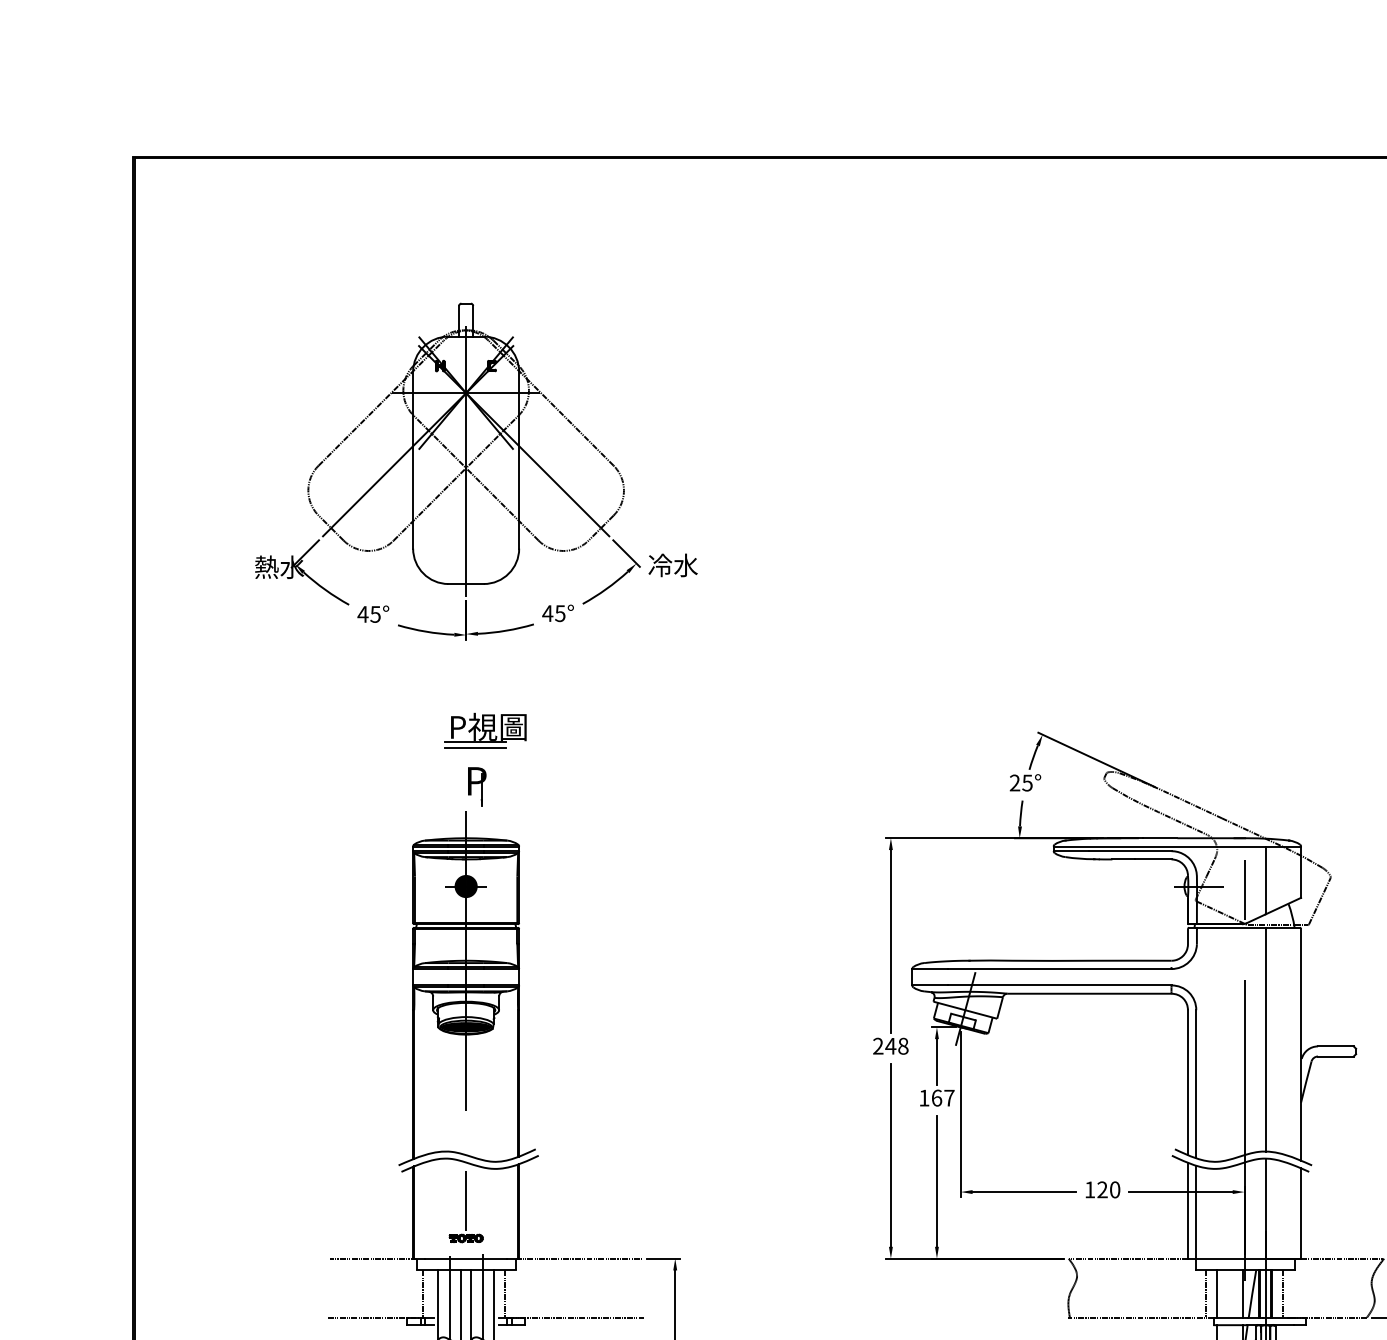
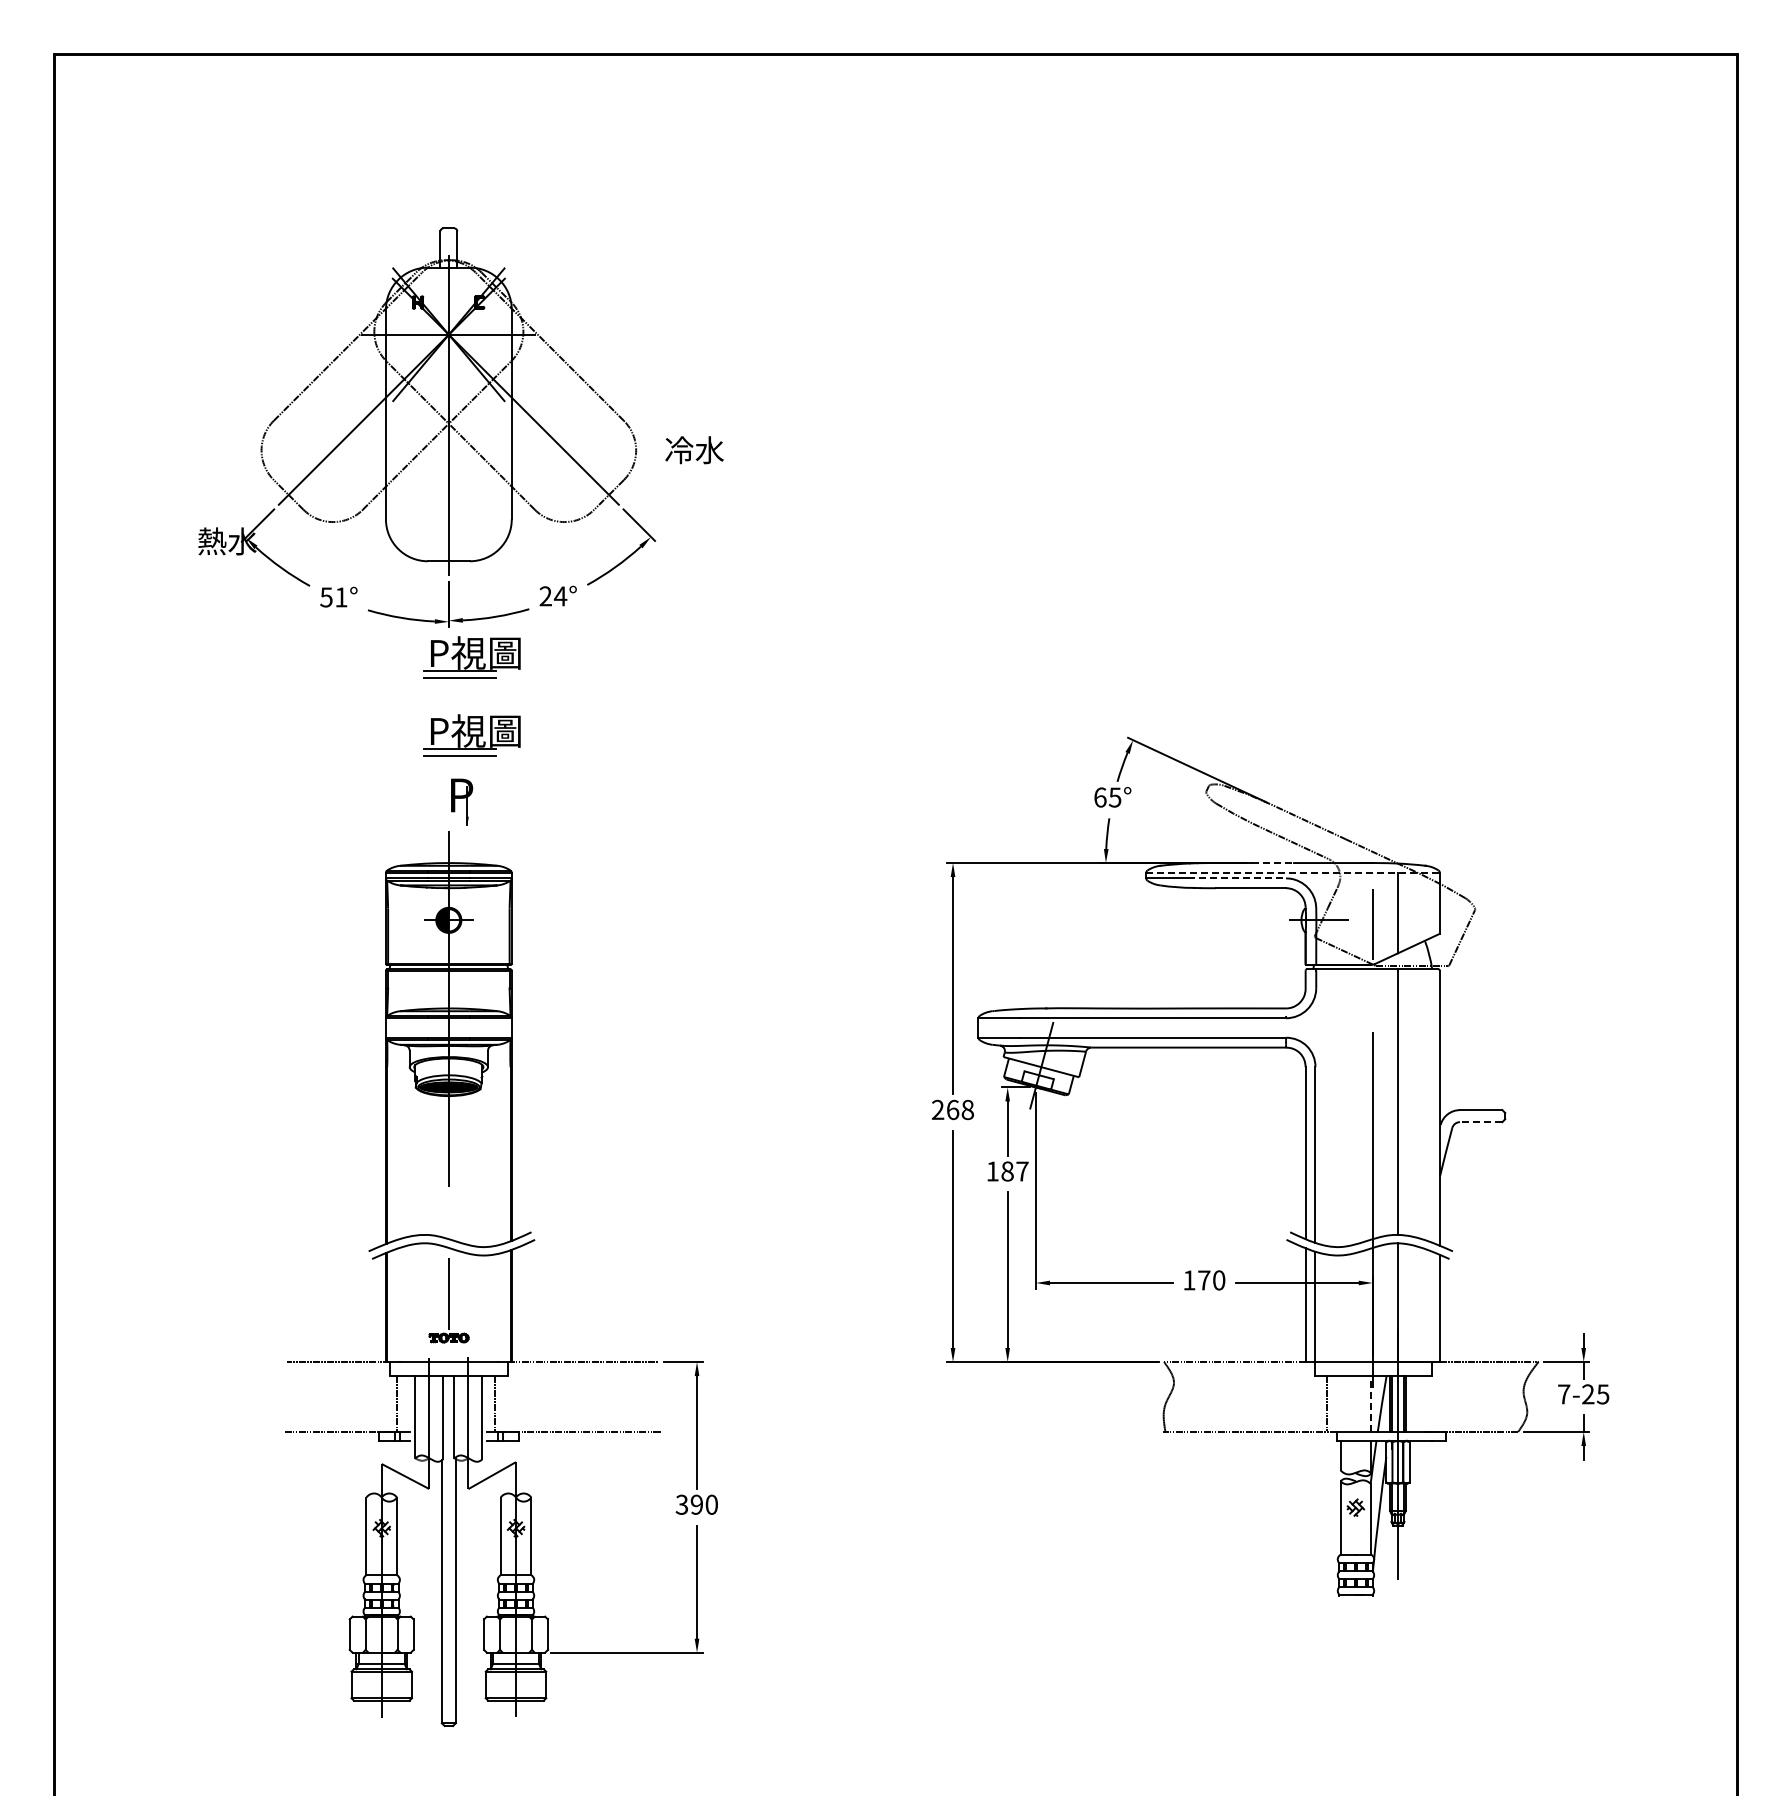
text: (673, 565) -> (694, 450), moved
text: (554, 613) -> (553, 596), 45° -> 24°
text: (368, 614) -> (333, 597), 45° -> 51°
part: (485, 665) -> (471, 657), added
text: (1015, 783) -> (1100, 797), 25° -> 65°
line: (1160, 838) -> (1272, 863), solid -> dashed
line: (1177, 846) -> (1293, 872), solid -> dashed
line: (1130, 851) -> (1237, 878), solid -> dashed
fill: (470, 886) -> (454, 920), removed
text: (890, 1045) -> (952, 1109), 248 -> 268
line: (1335, 1056) -> (1480, 1122), solid -> dashed
text: (936, 1098) -> (1007, 1171), 167 -> 187
text: (1102, 1189) -> (1204, 1280), 120 -> 170
line: (1217, 1293) -> (1340, 1403), removed
line: (1243, 1293) -> (1371, 1403), solid -> dashed
line: (1283, 1293) -> (1418, 1403), removed

